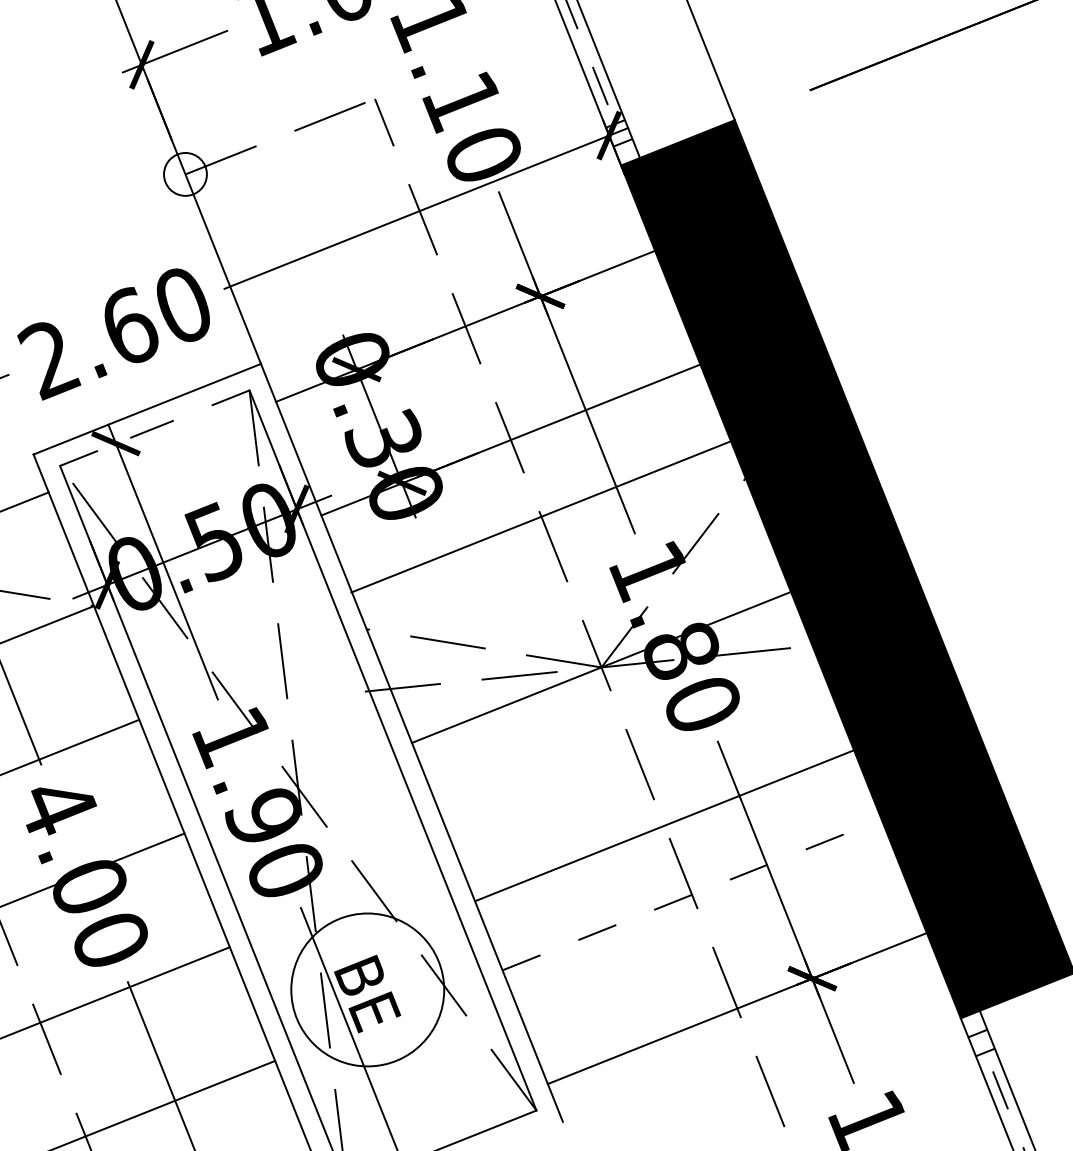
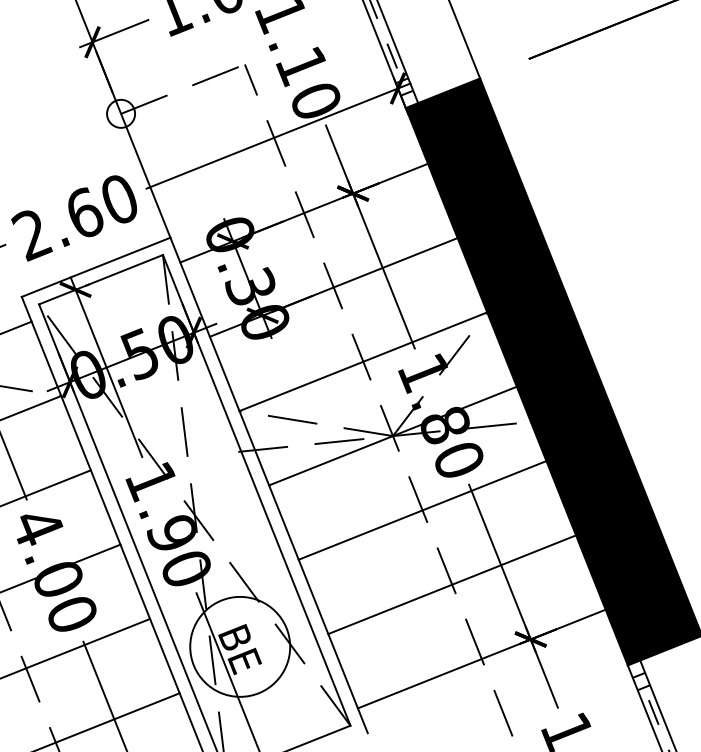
line: (155, 427) -> (101, 279), dashed -> solid
line: (541, 516) -> (363, 361), moved
line: (665, 825) -> (422, 510), moved
line: (692, 894) -> (452, 584), dashed -> solid

